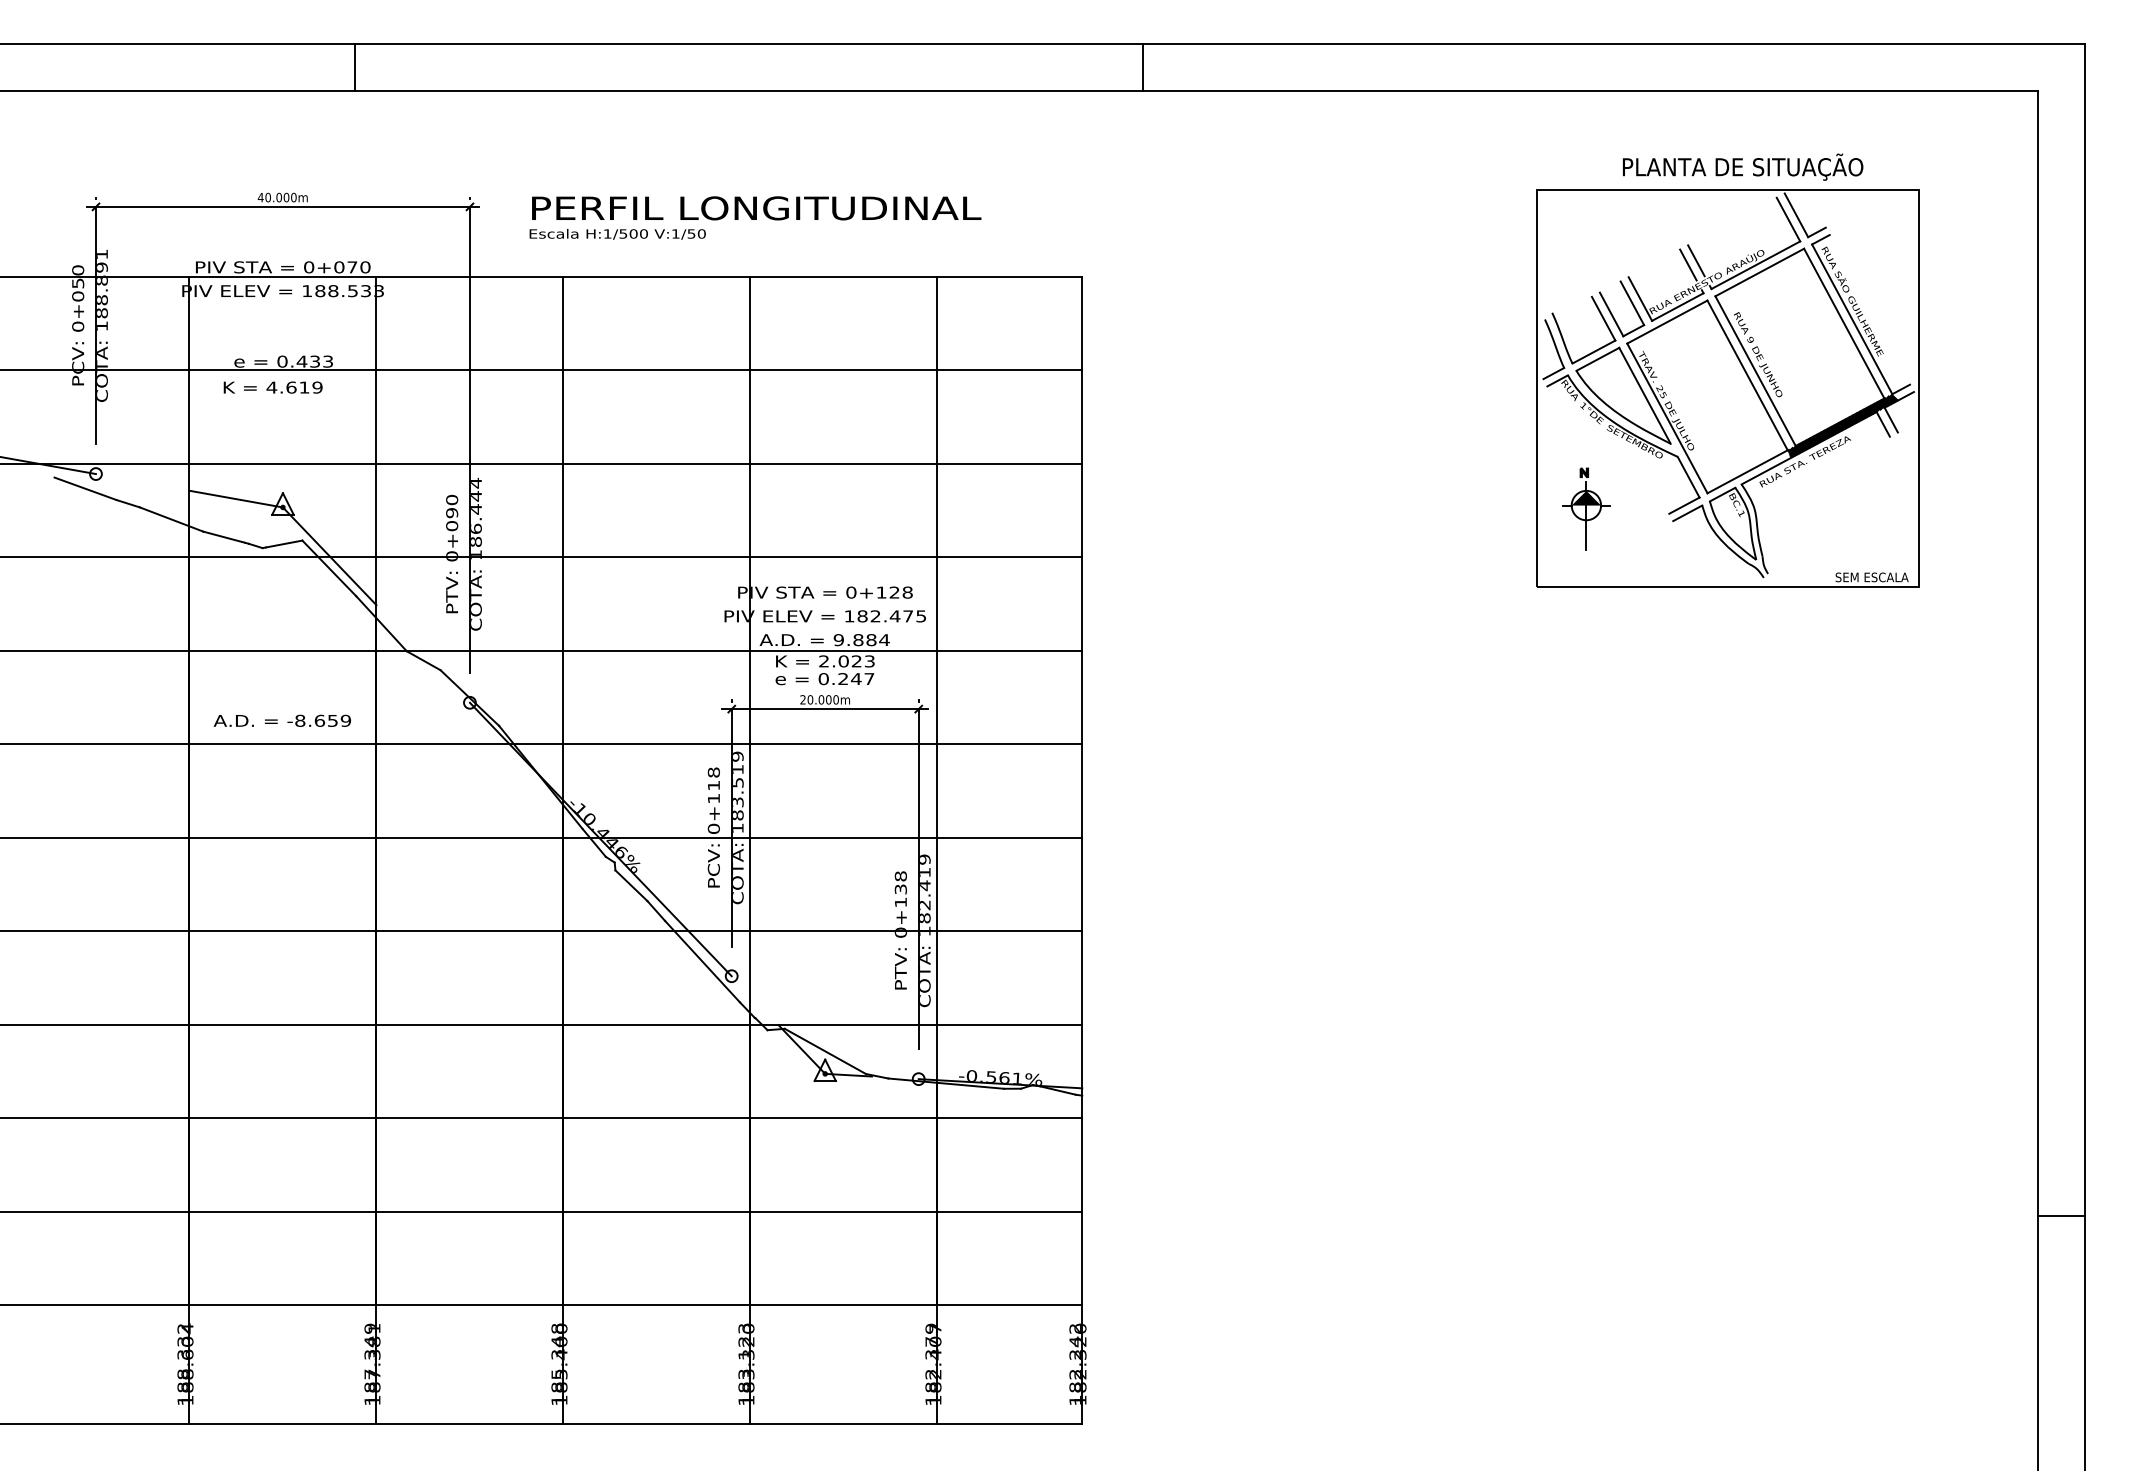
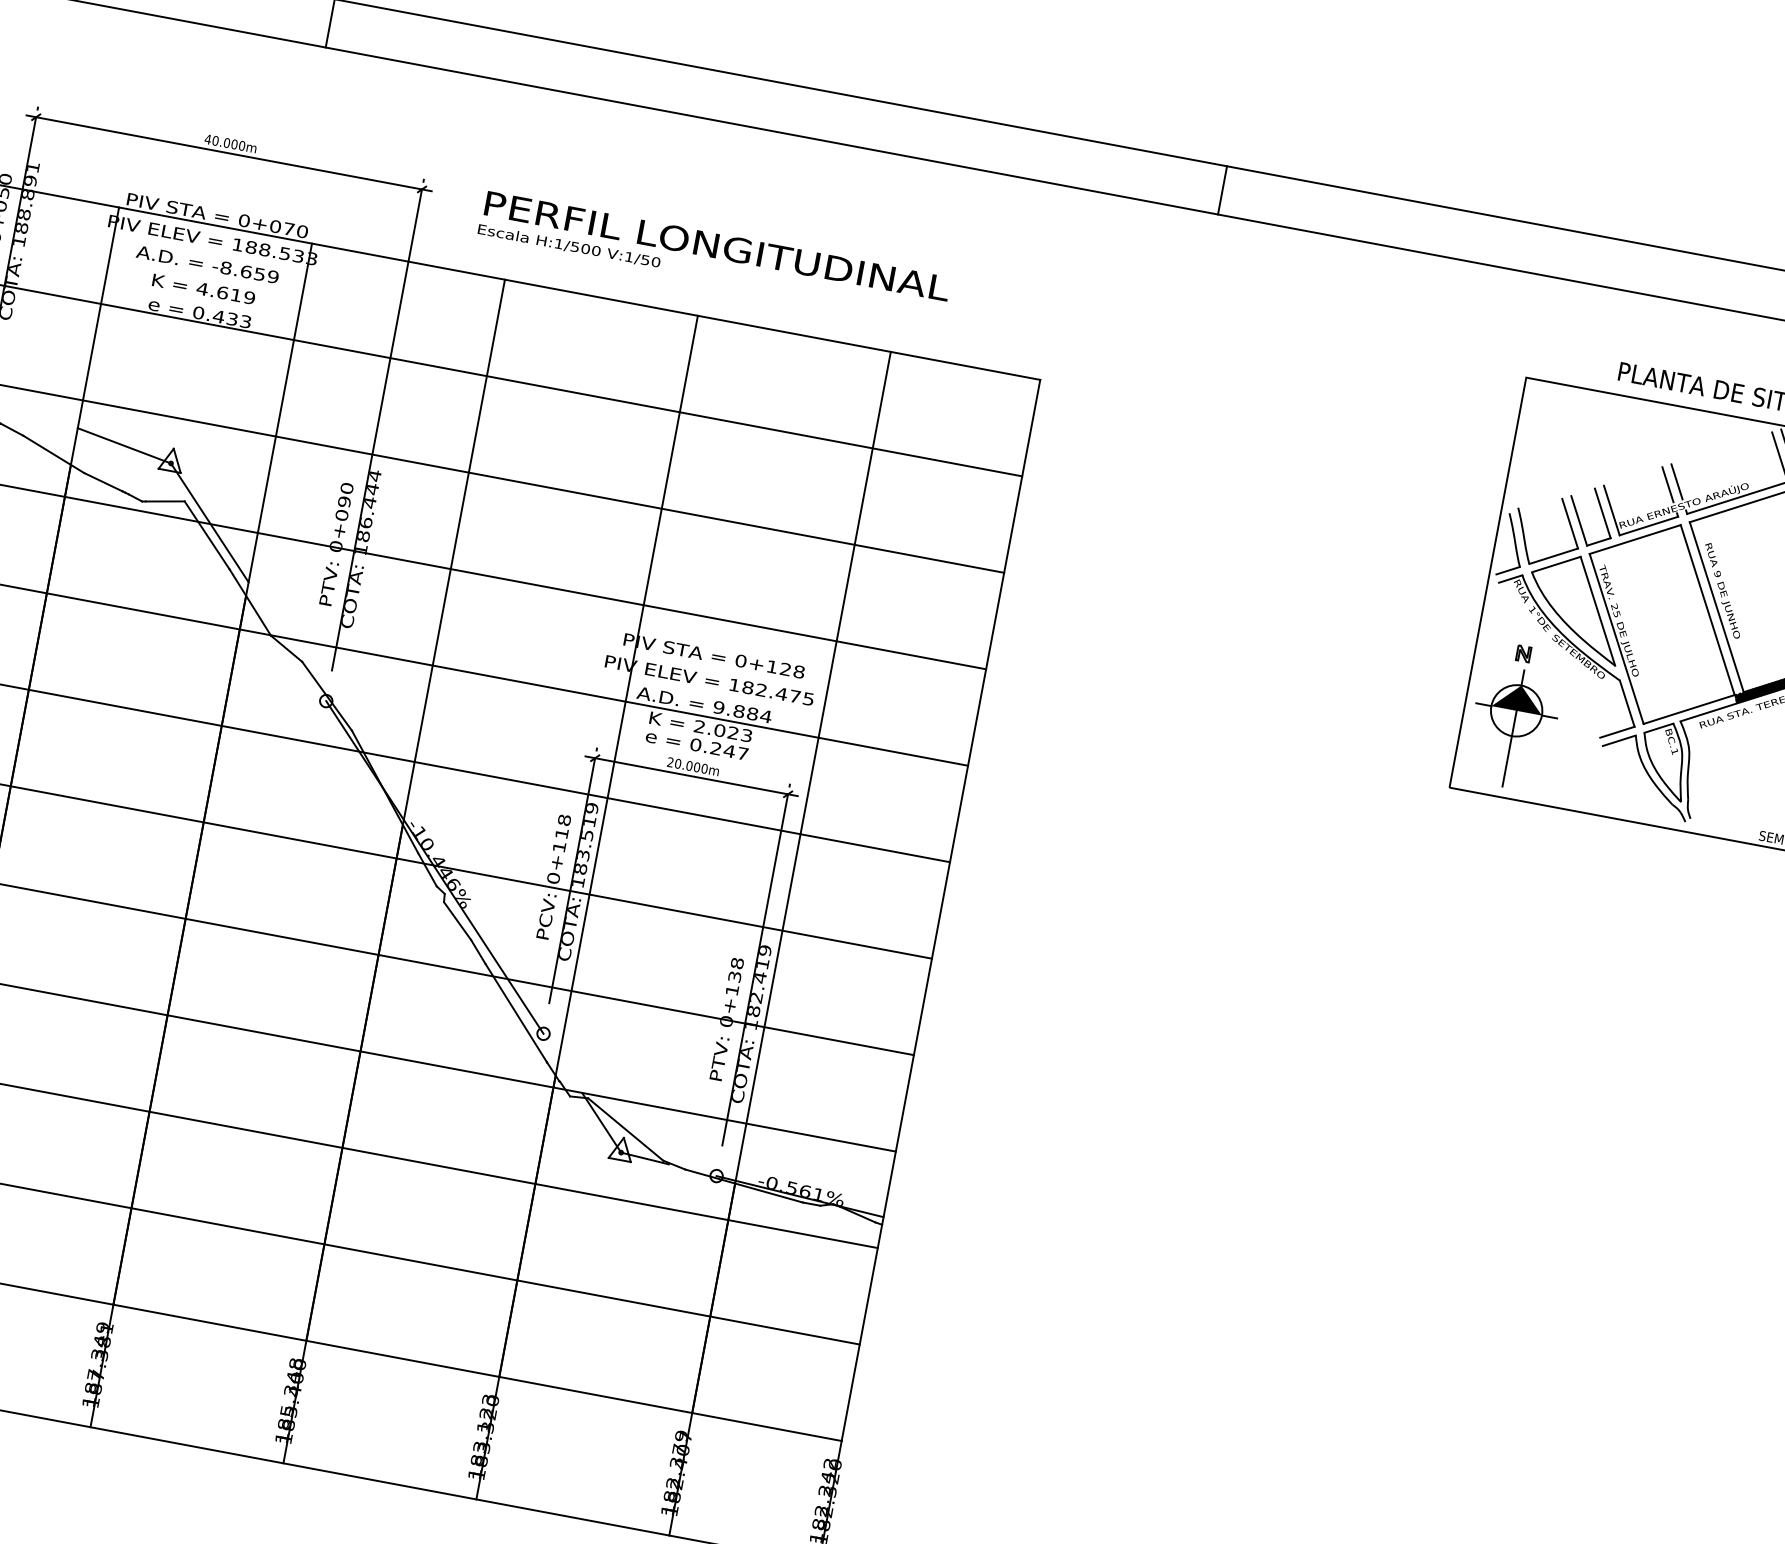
line: (1142, 67) -> (1222, 190), moved
text: (272, 387) -> (203, 289), moved
part: (1586, 508) -> (1515, 716), size x1.67
text: (281, 720) -> (206, 264), moved

